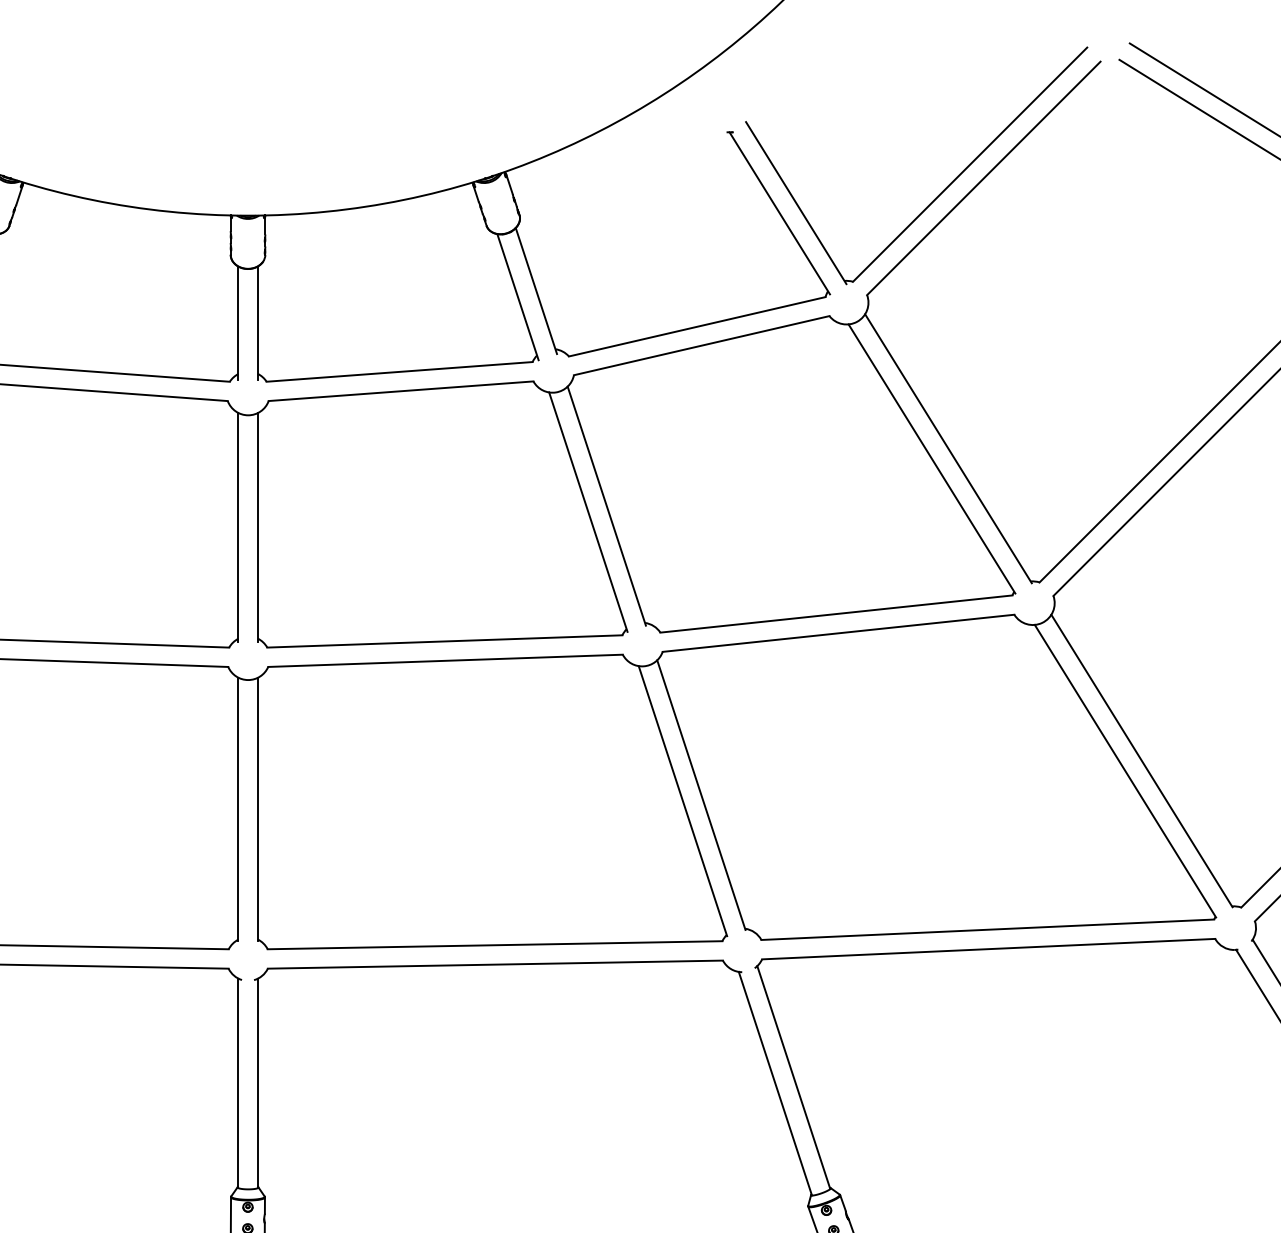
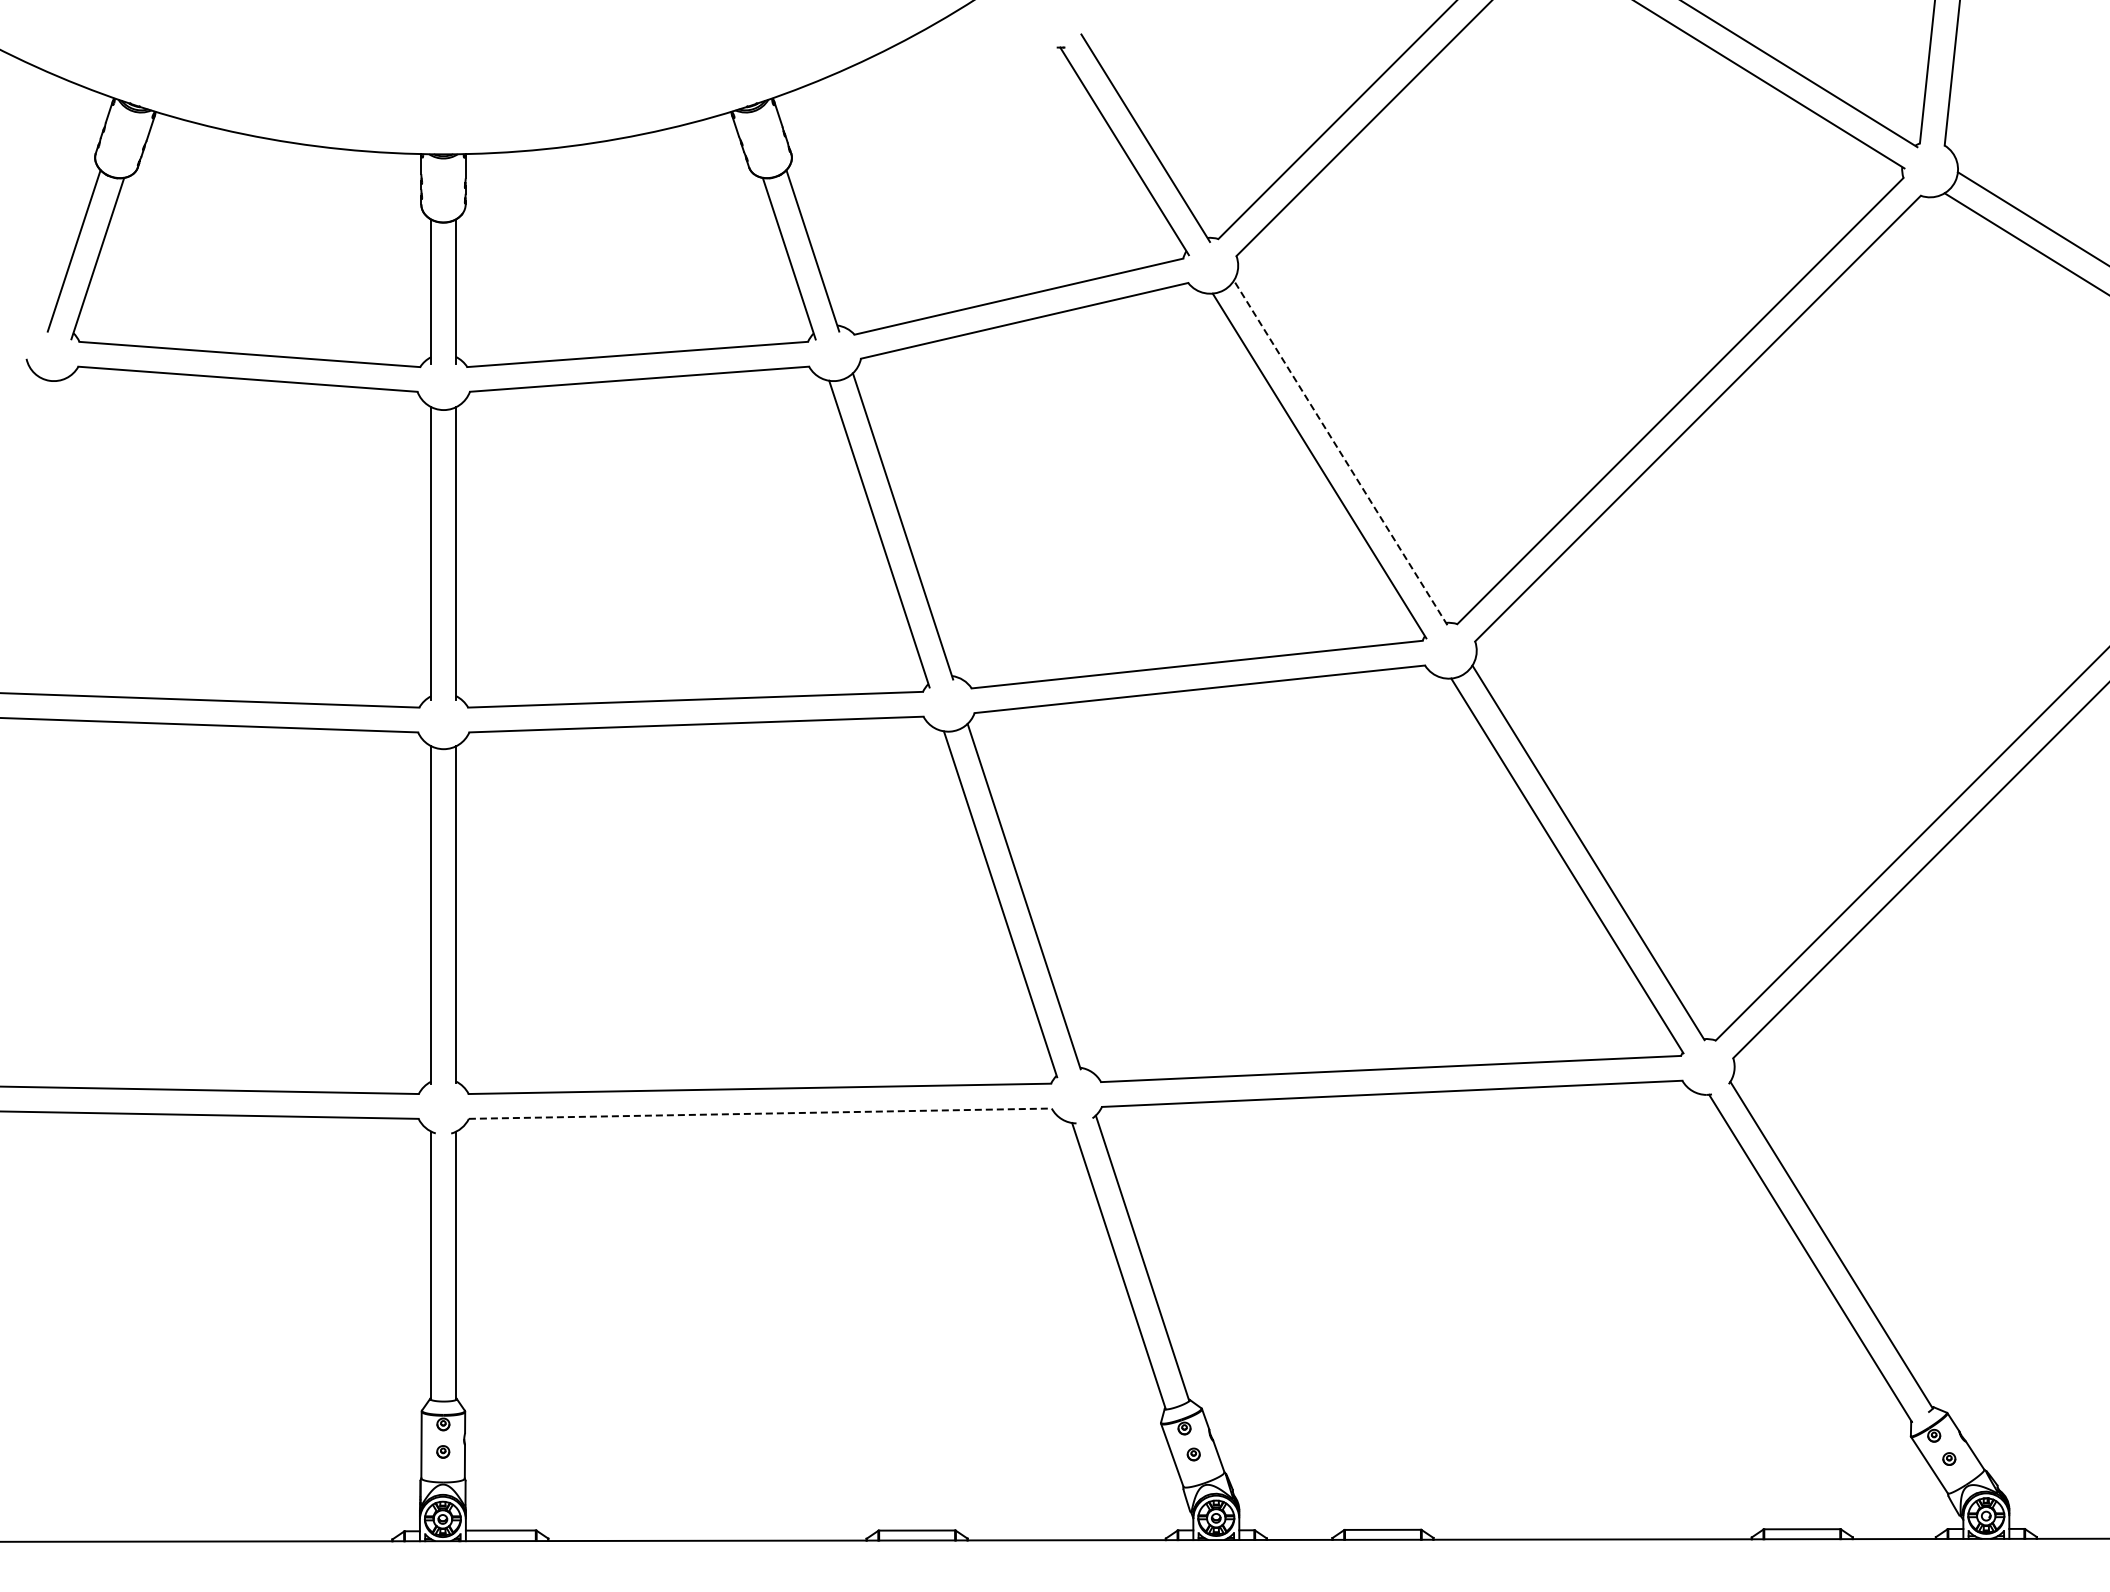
line: (948, 448) -> (1340, 452), solid -> dashed
line: (495, 964) -> (760, 1113), solid -> dashed

